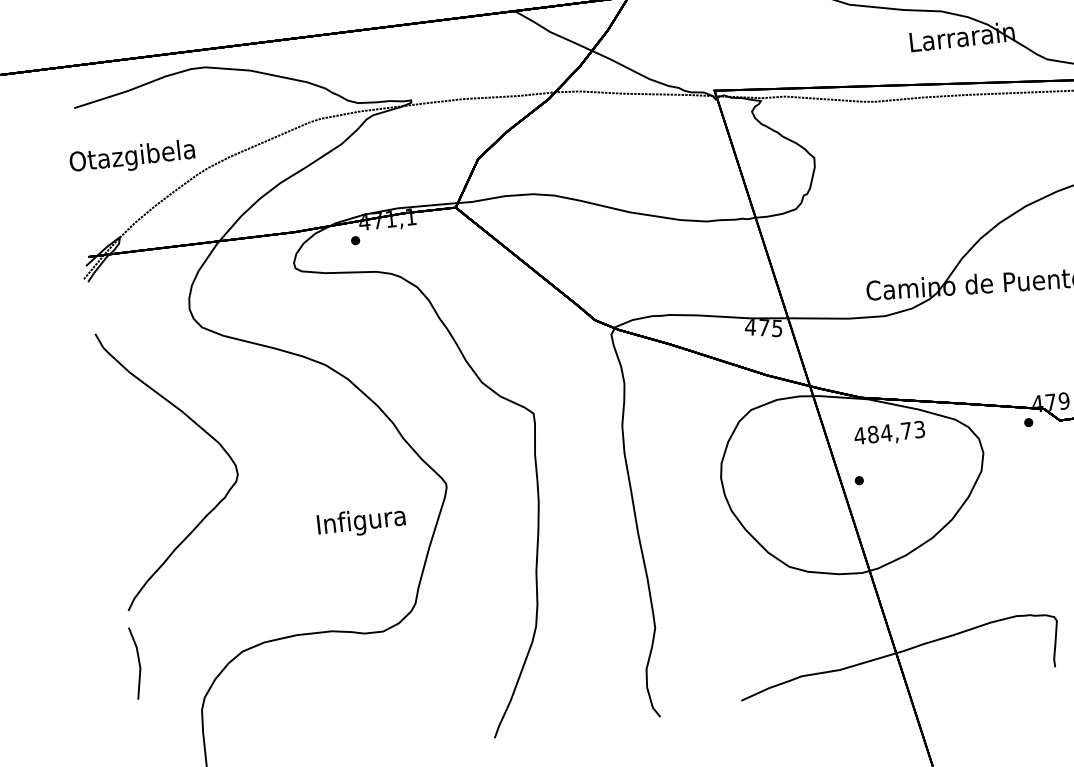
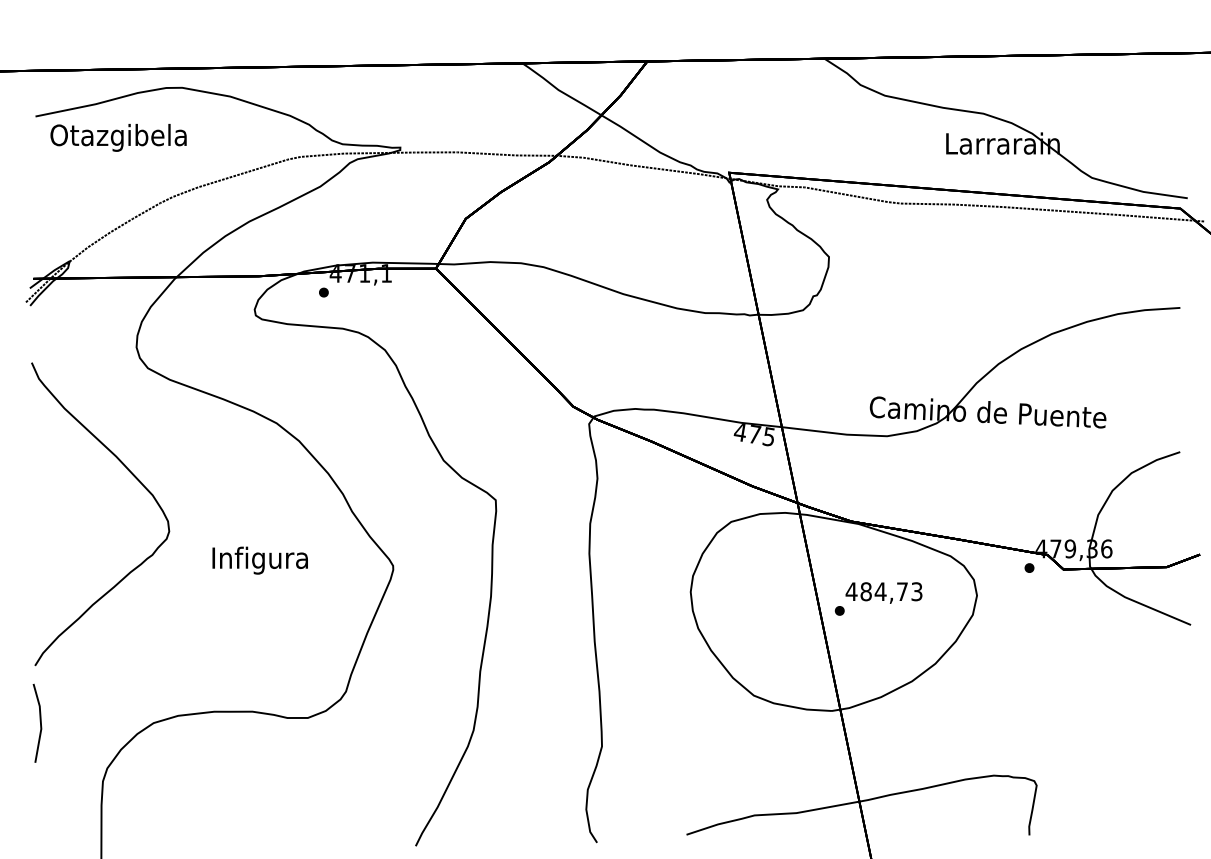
text: (132, 157) -> (118, 137), moved
text: (889, 433) -> (883, 592), moved
text: (360, 522) -> (259, 560), moved

